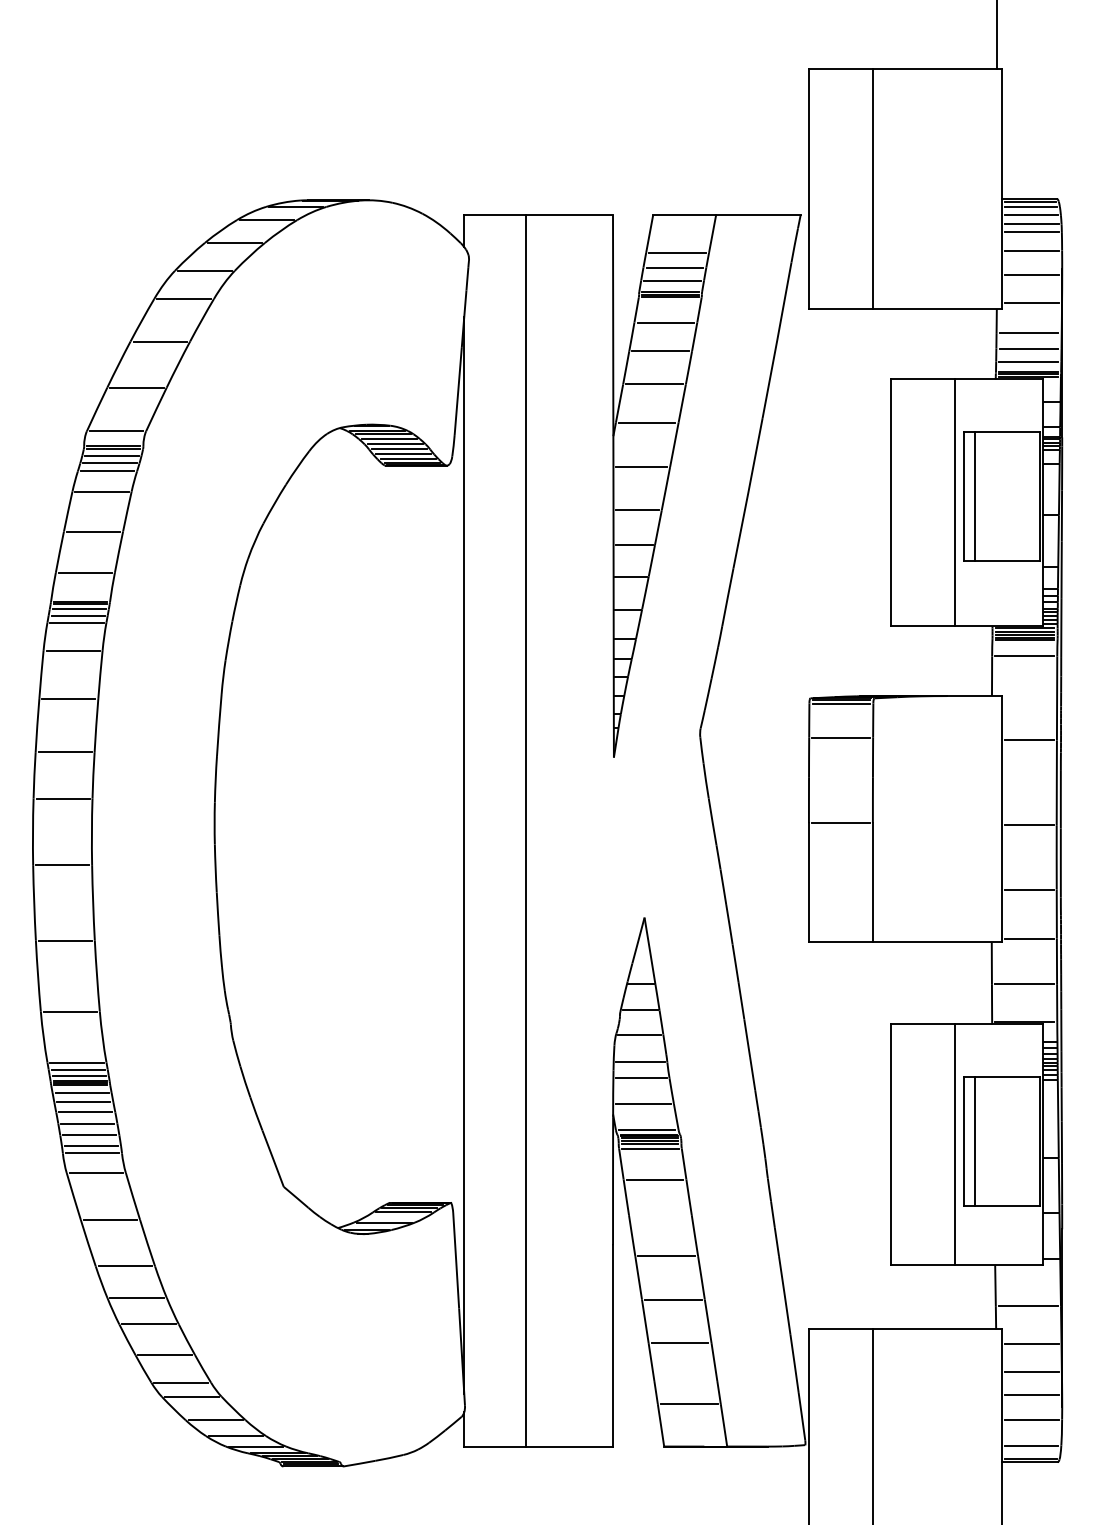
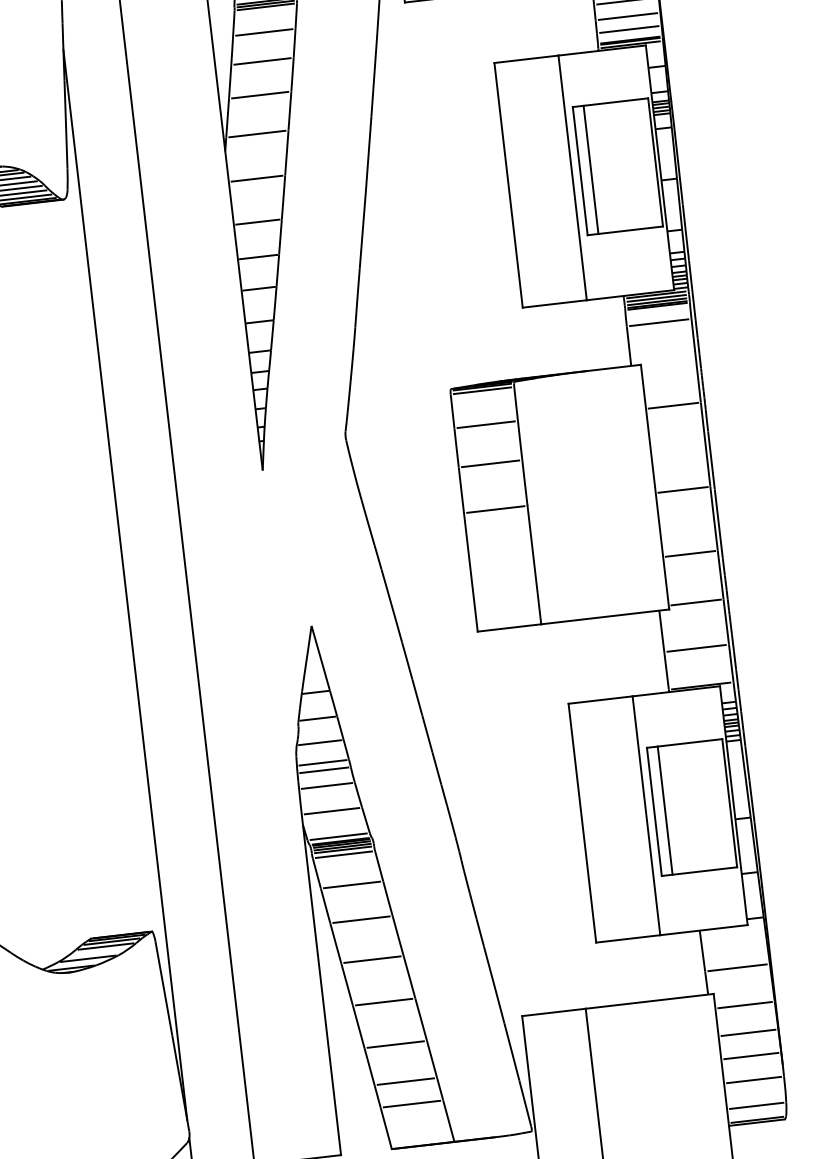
line: (840, 777) -> (490, 464), added
line: (639, 1054) -> (322, 762), added
line: (660, 1215) -> (361, 920), added
line: (685, 1381) -> (405, 1082), added

